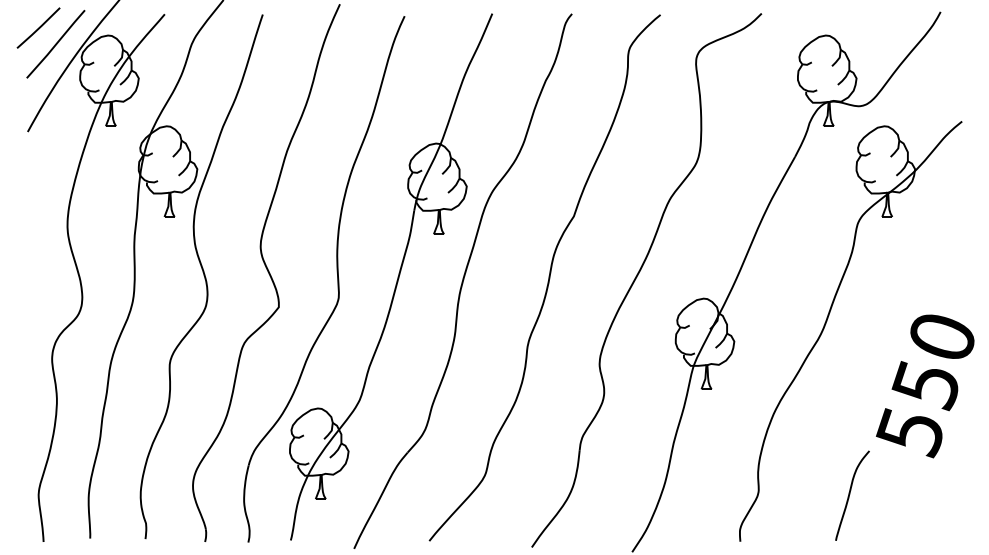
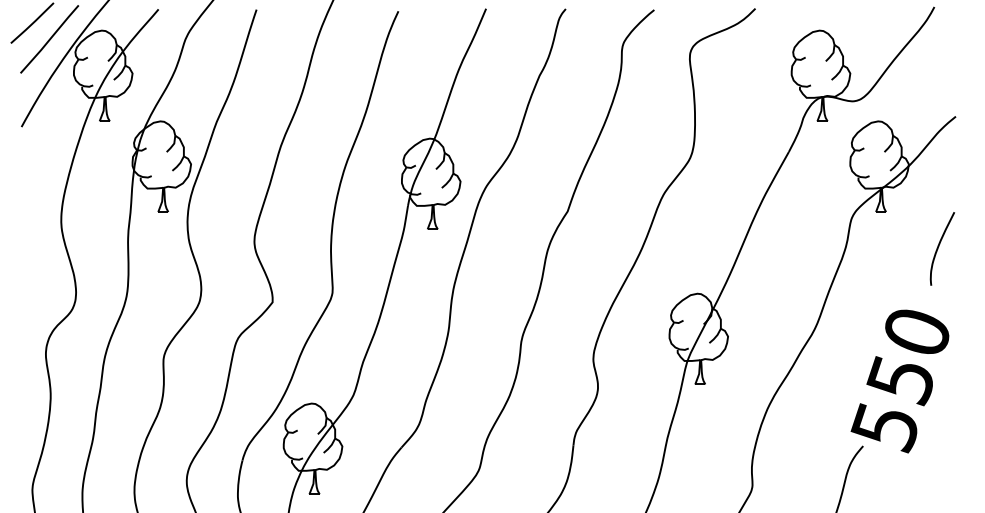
curve: (945, 252) -> (939, 247), added
text: (925, 386) -> (900, 381), moved

